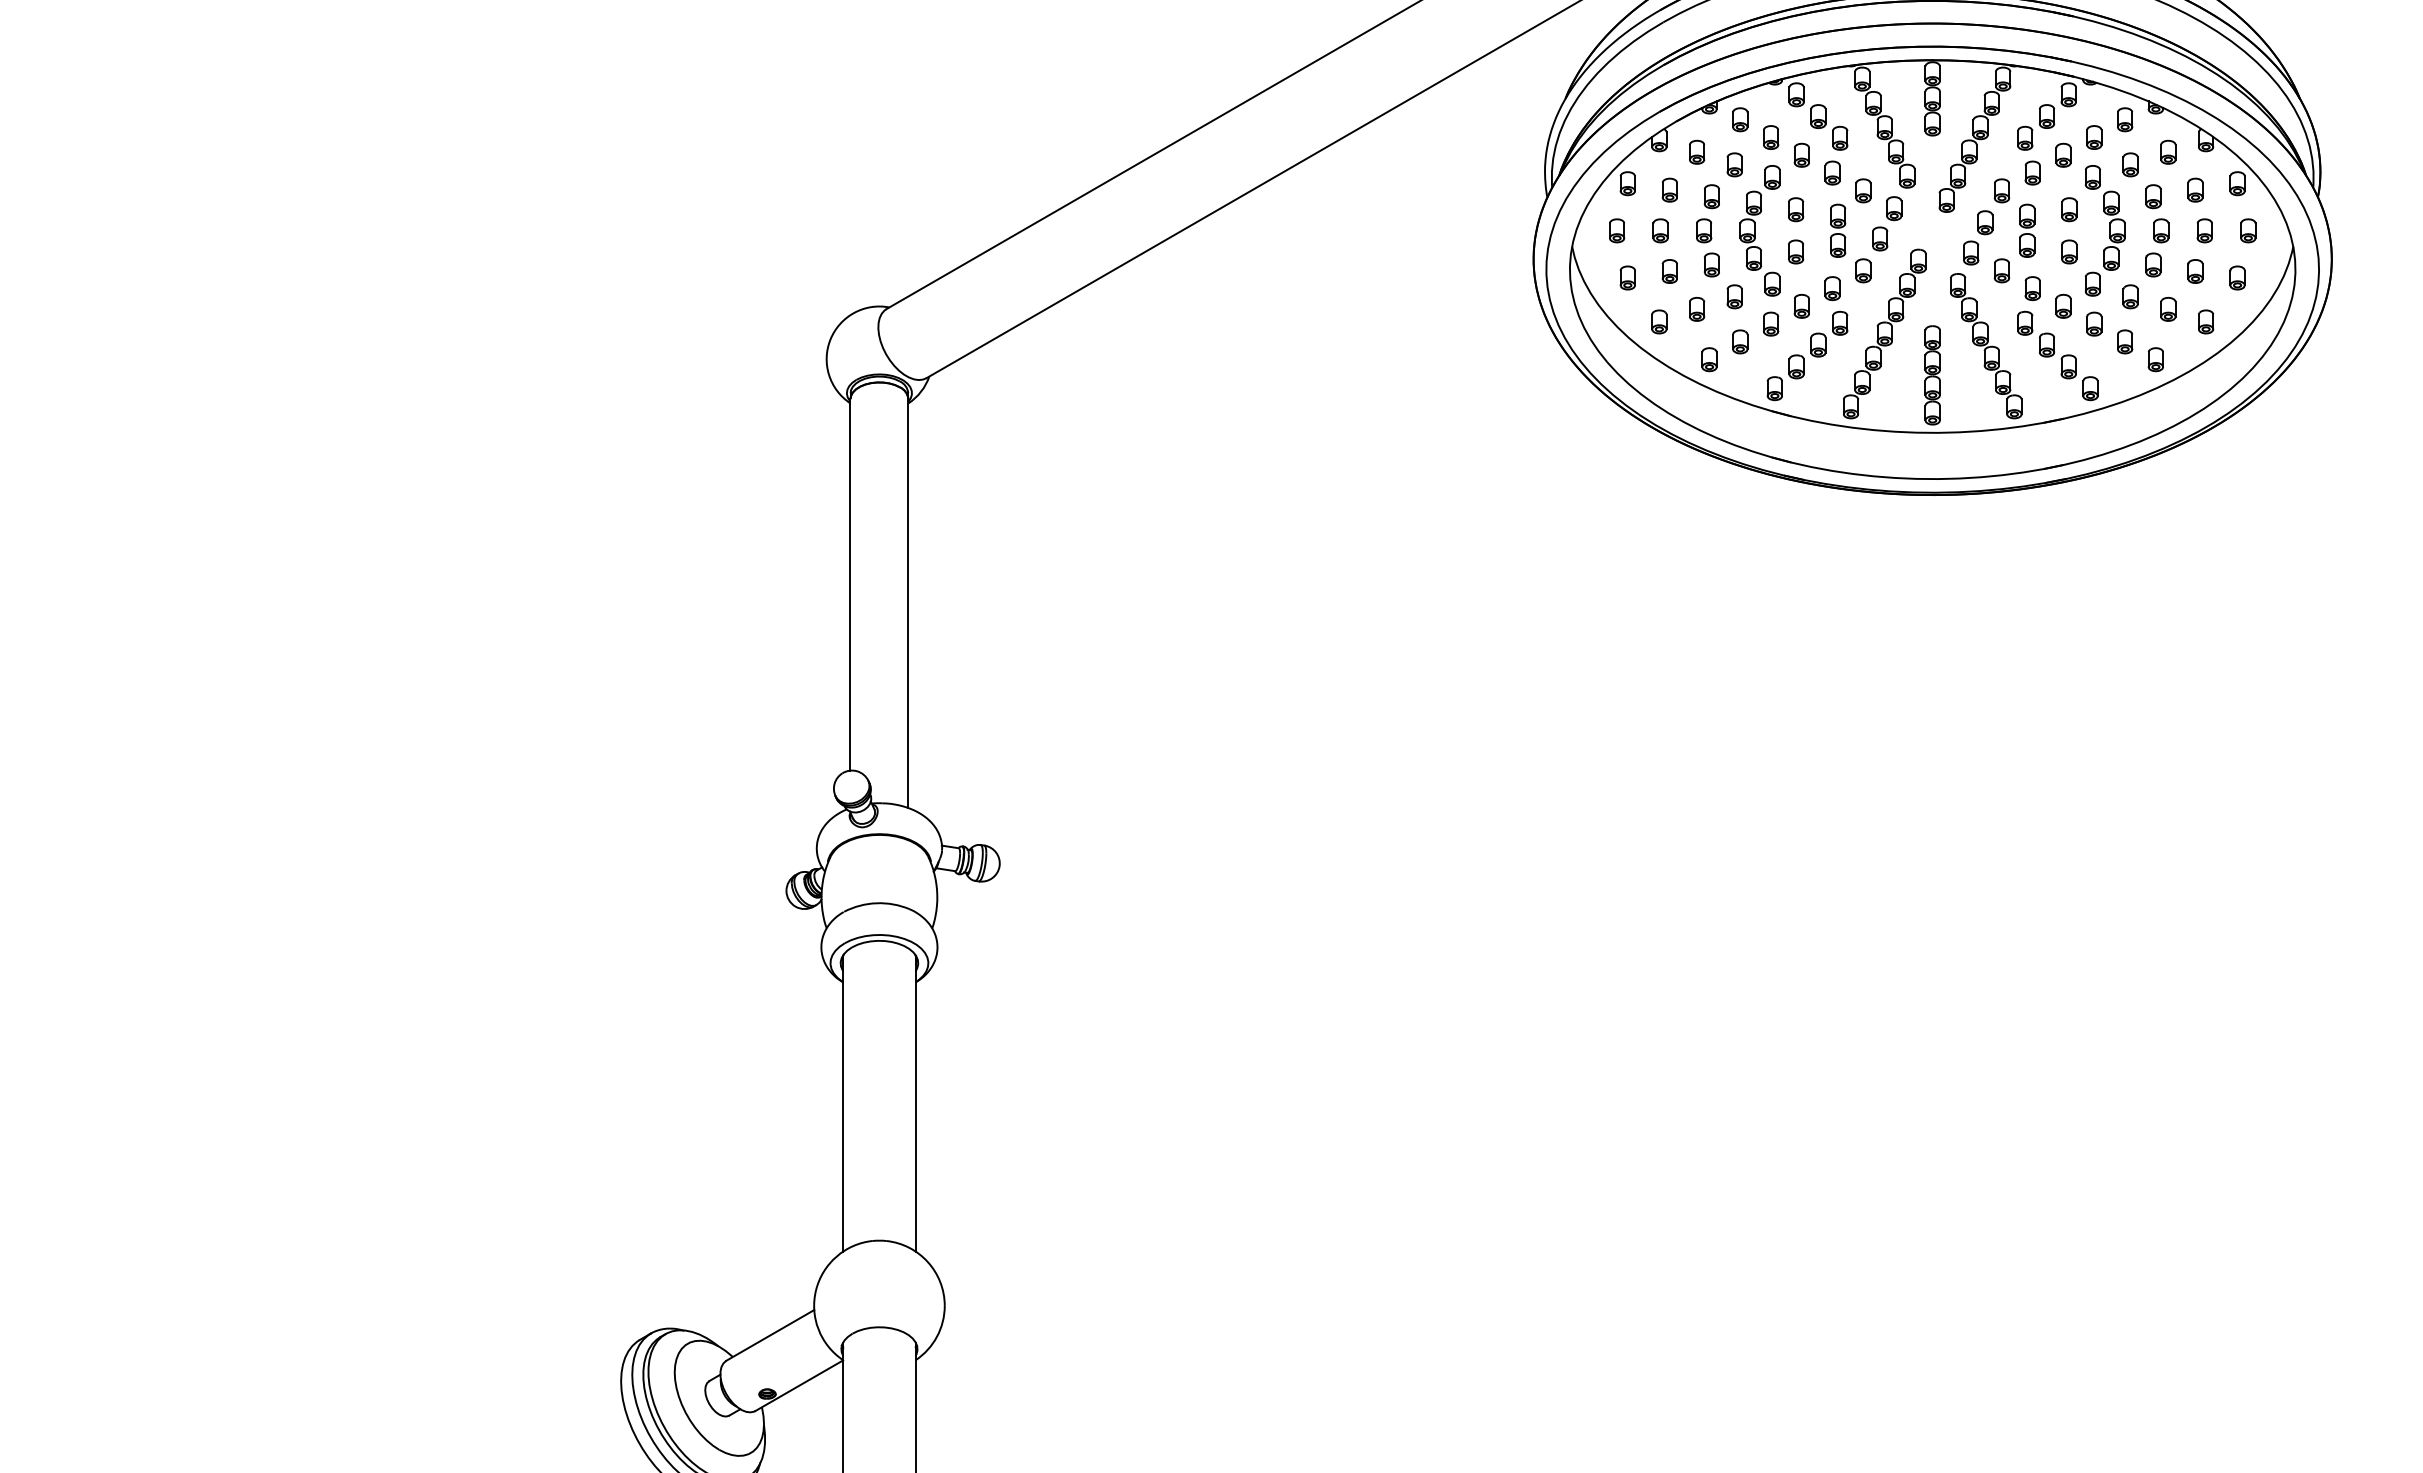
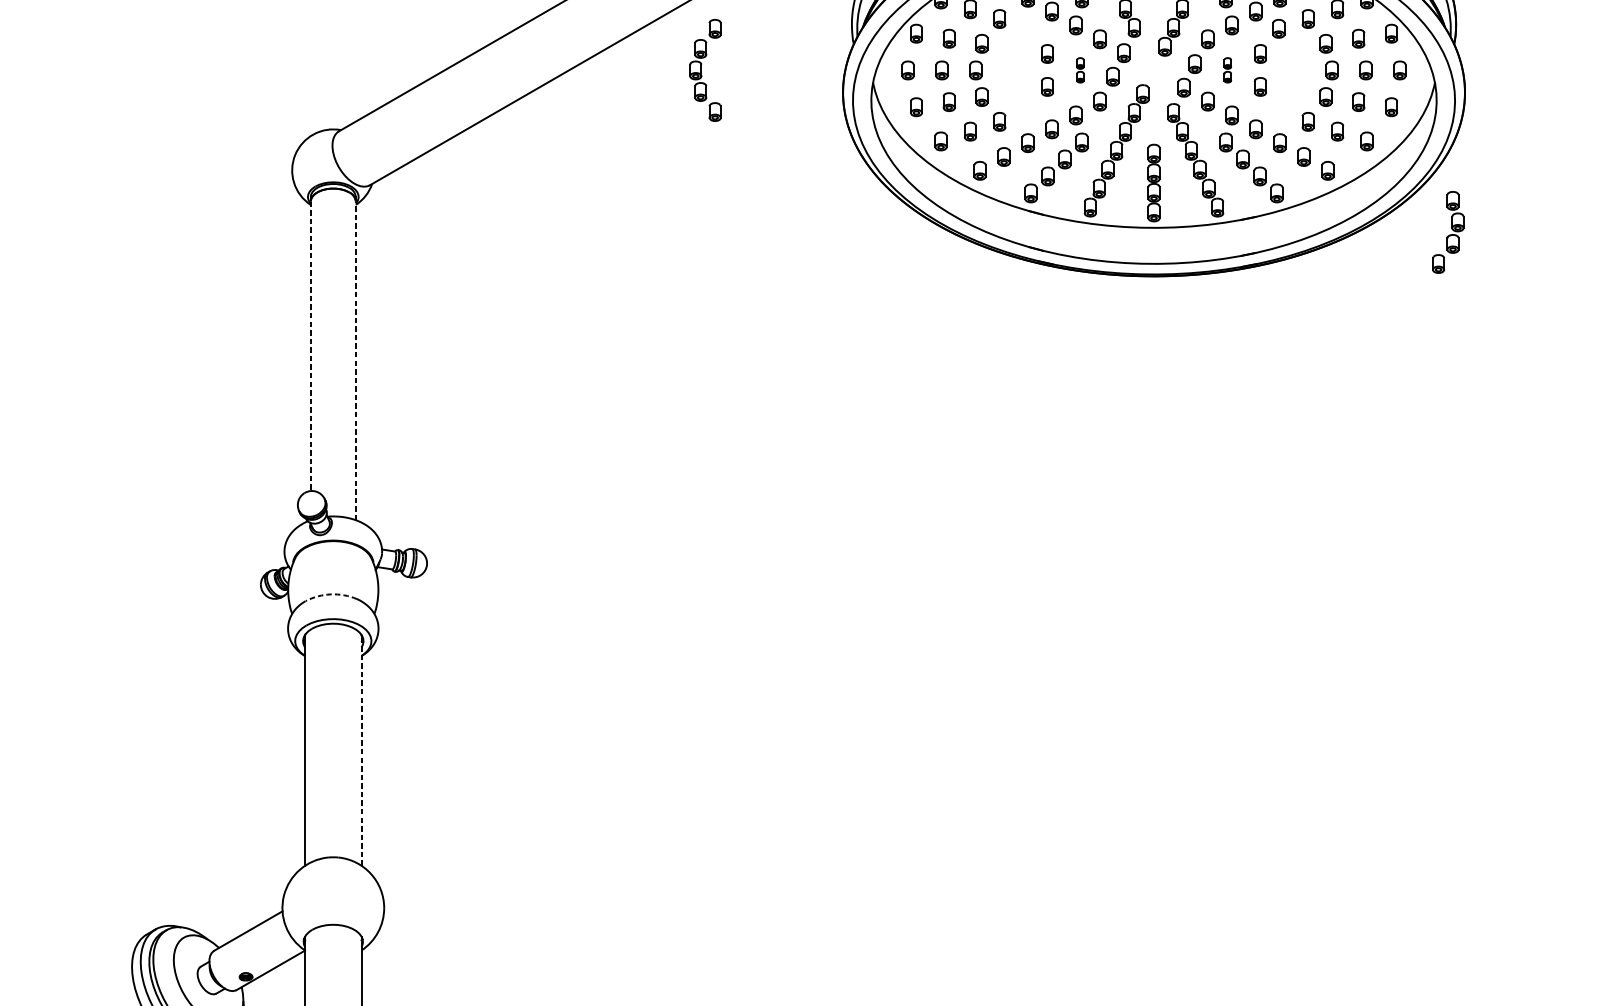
part: (1759, 230) -> (705, 70), moved
part: (1838, 230) -> (1080, 70), size x0.6
part: (2027, 230) -> (1227, 70), size x0.6
part: (2104, 243) -> (1447, 232), moved
line: (850, 584) -> (310, 346), solid -> dashed
line: (908, 603) -> (355, 360), solid -> dashed
arc: (876, 903) -> (331, 594), solid -> dashed
line: (915, 1103) -> (361, 750), solid -> dashed

